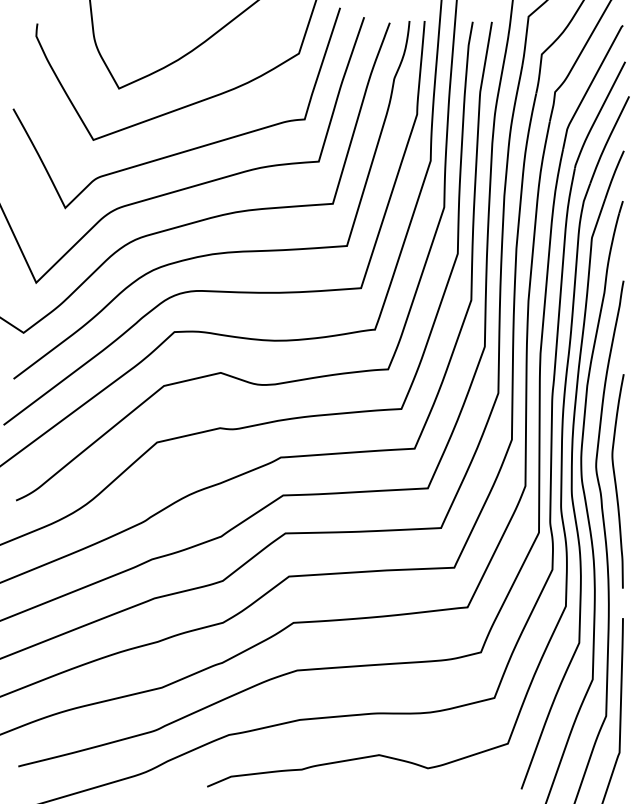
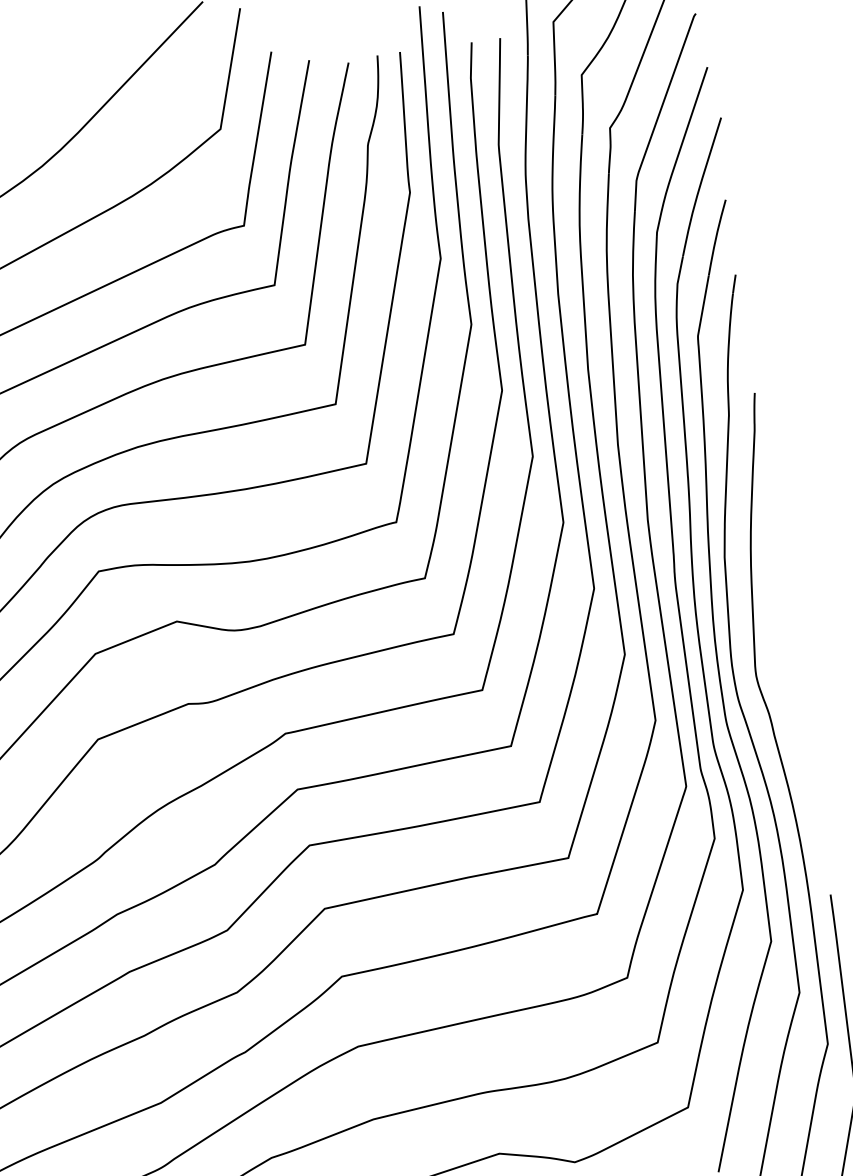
curve: (616, 481) -> (789, 692), removed

